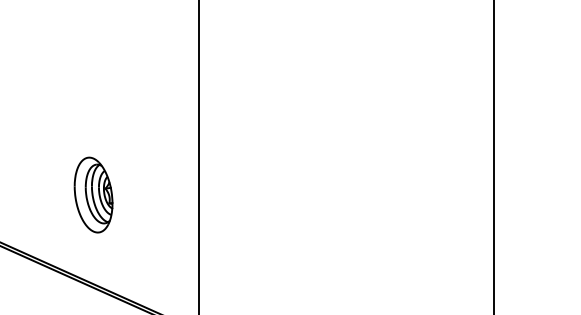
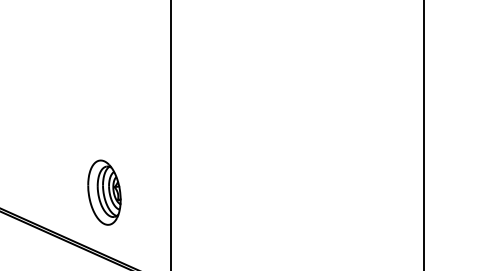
part: (93, 194) -> (104, 192), moved

